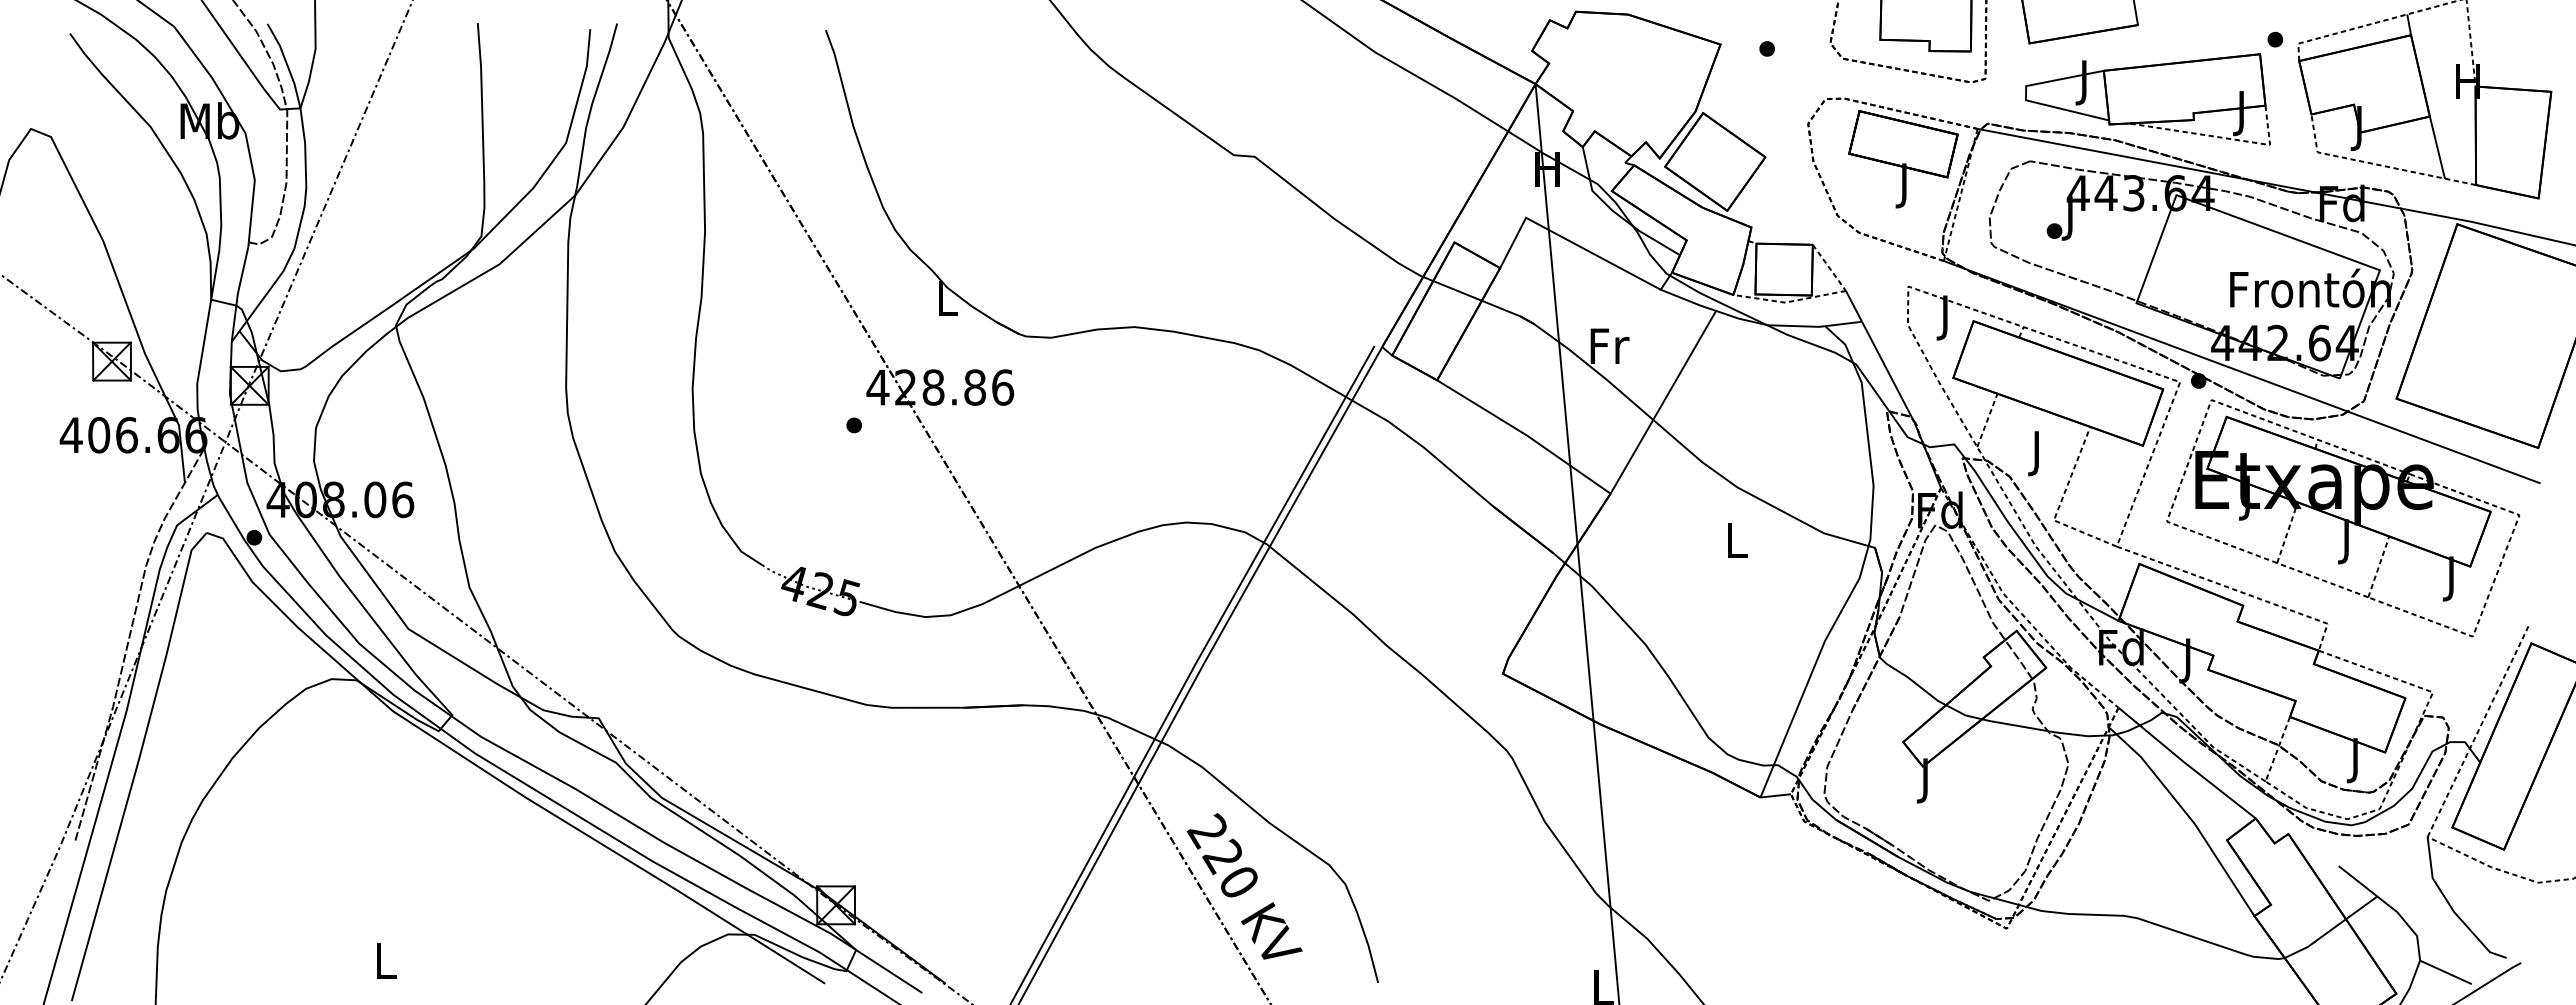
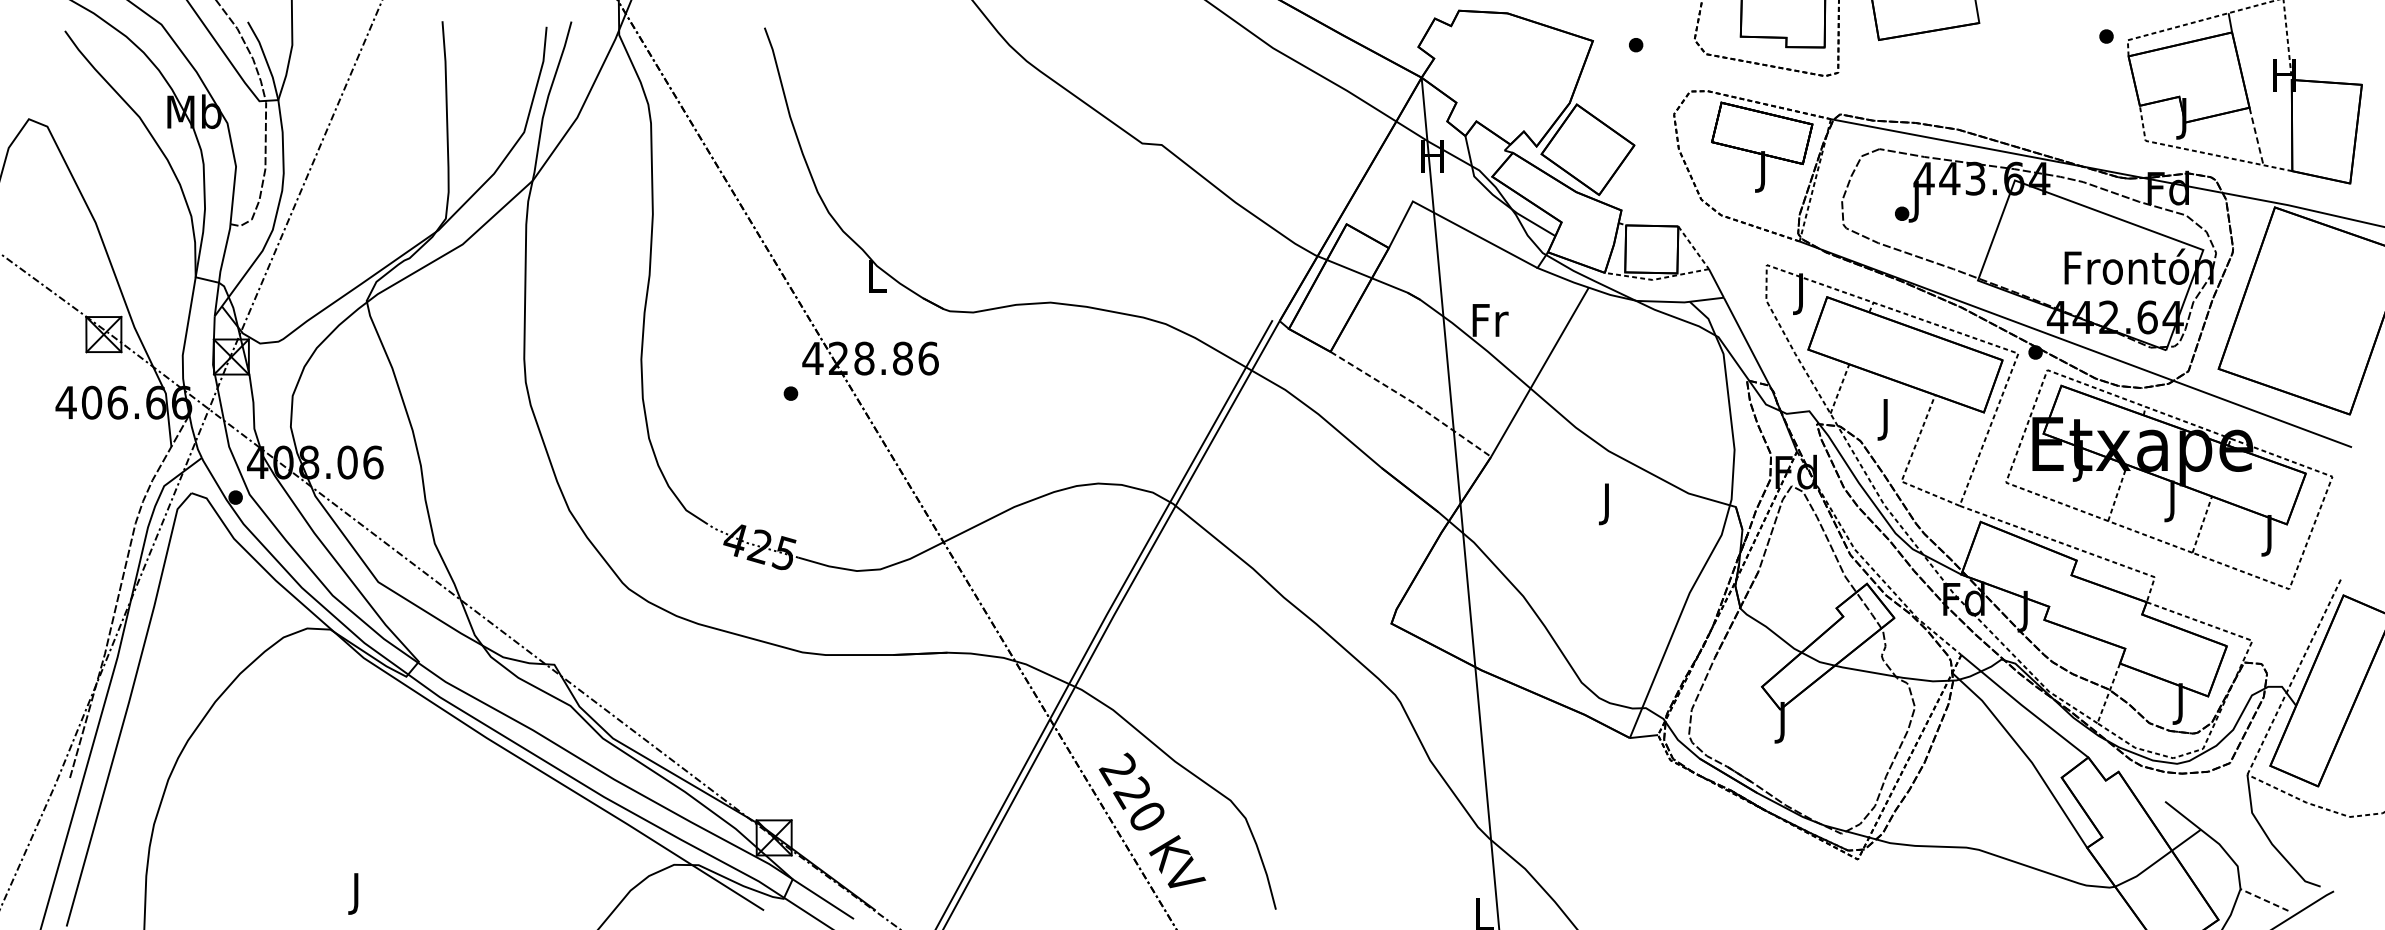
part: (2147, 99) -> (1988, 91), removed
line: (2437, 147) -> (2256, 136), solid -> dashed
line: (1526, 435) -> (1413, 402), solid -> dashed
text: (1737, 544) -> (1608, 503), L -> J
text: (386, 965) -> (357, 893), L -> J
line: (2445, 972) -> (2263, 900), solid -> dashed

